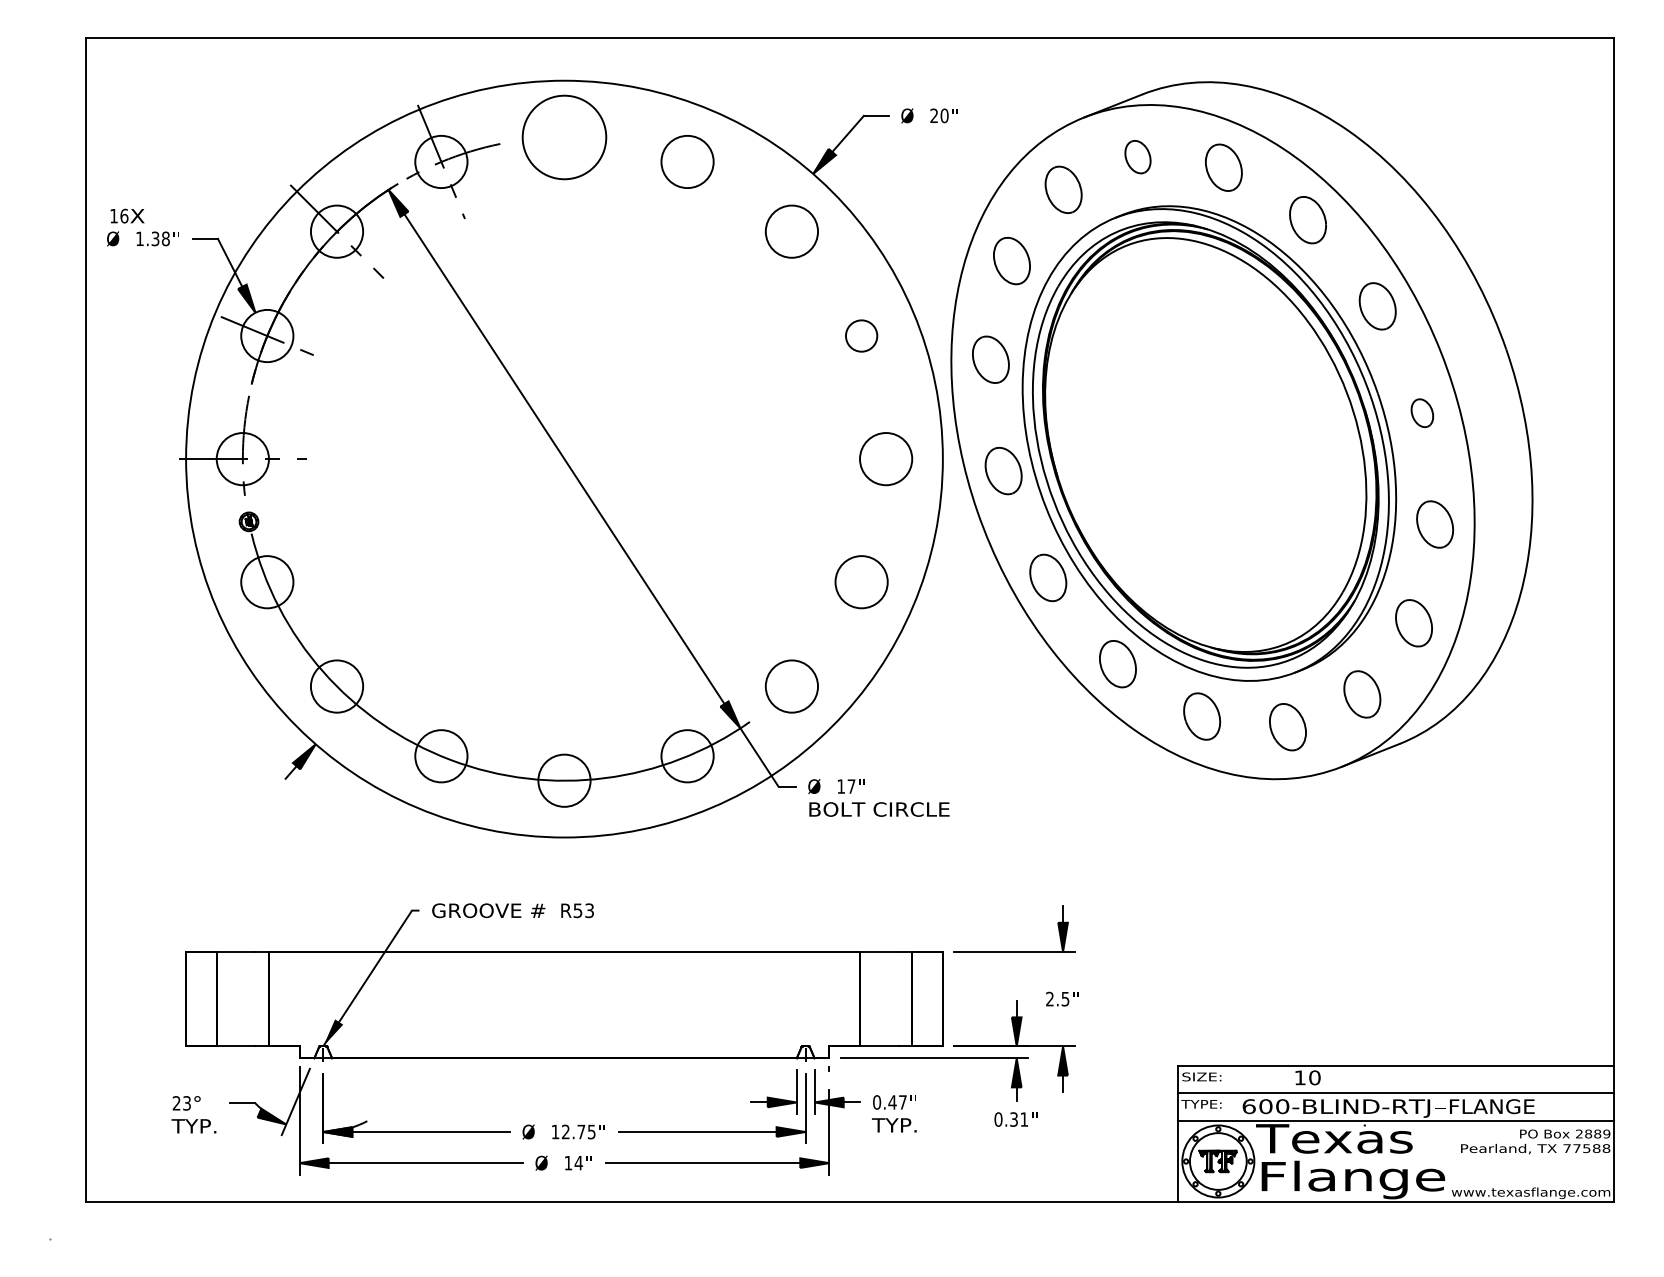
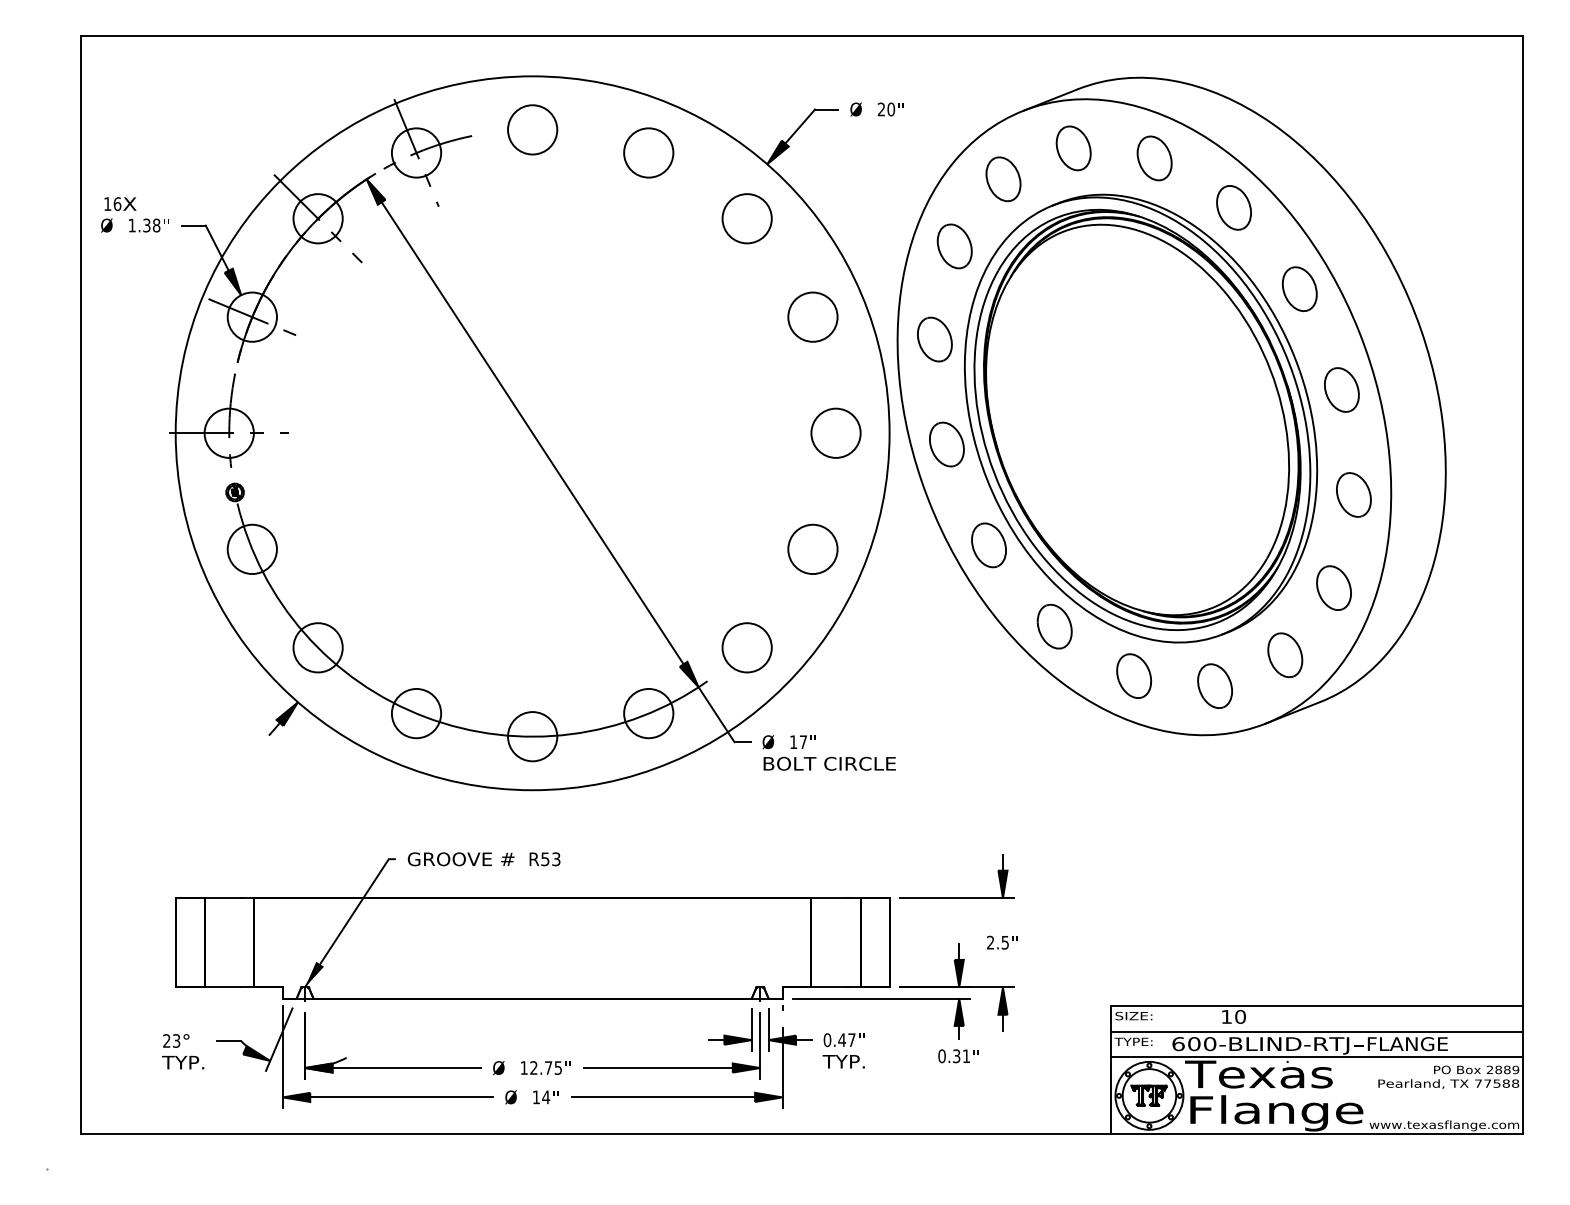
circle: (564, 137) -> (532, 129), size x0.62
part: (1137, 157) -> (1073, 148), size x1.43
circle: (861, 335) -> (812, 316), size x1.67
part: (1421, 412) -> (1341, 389), size x1.67

